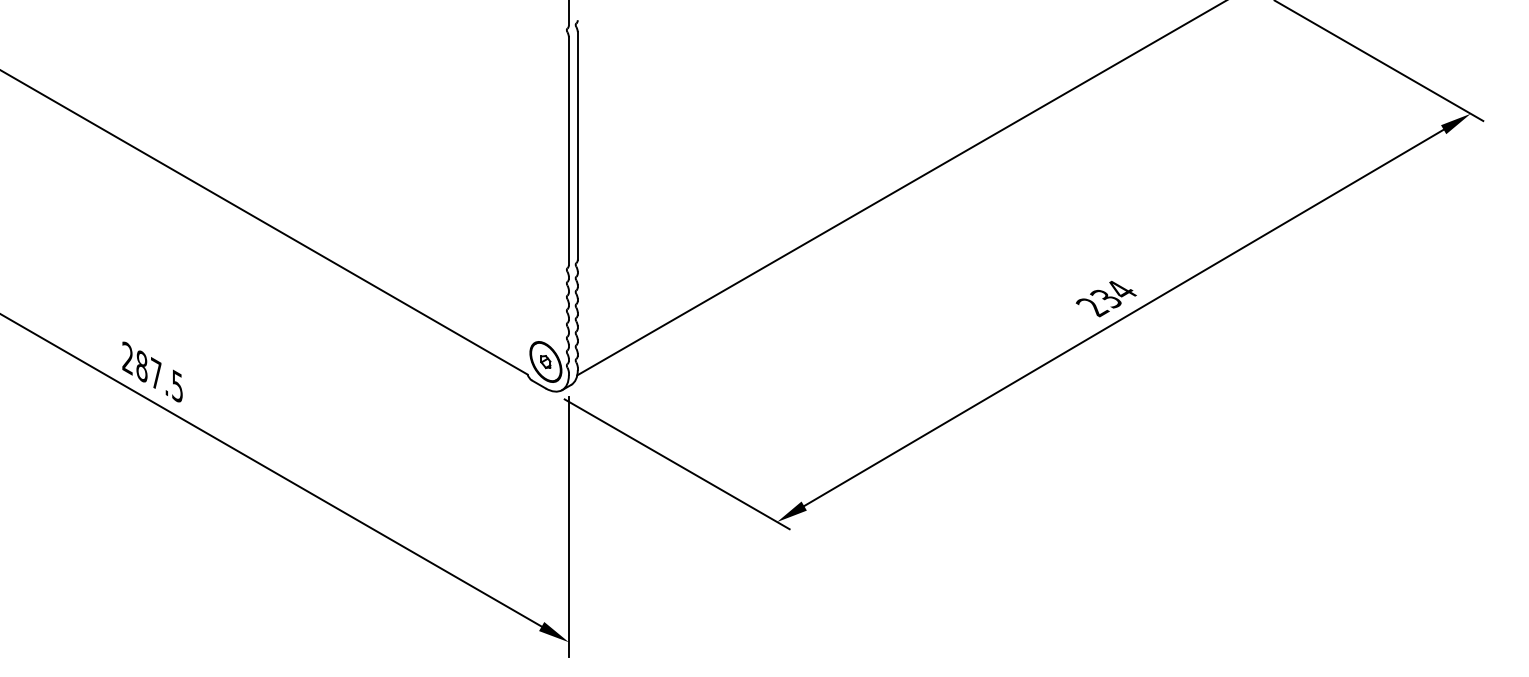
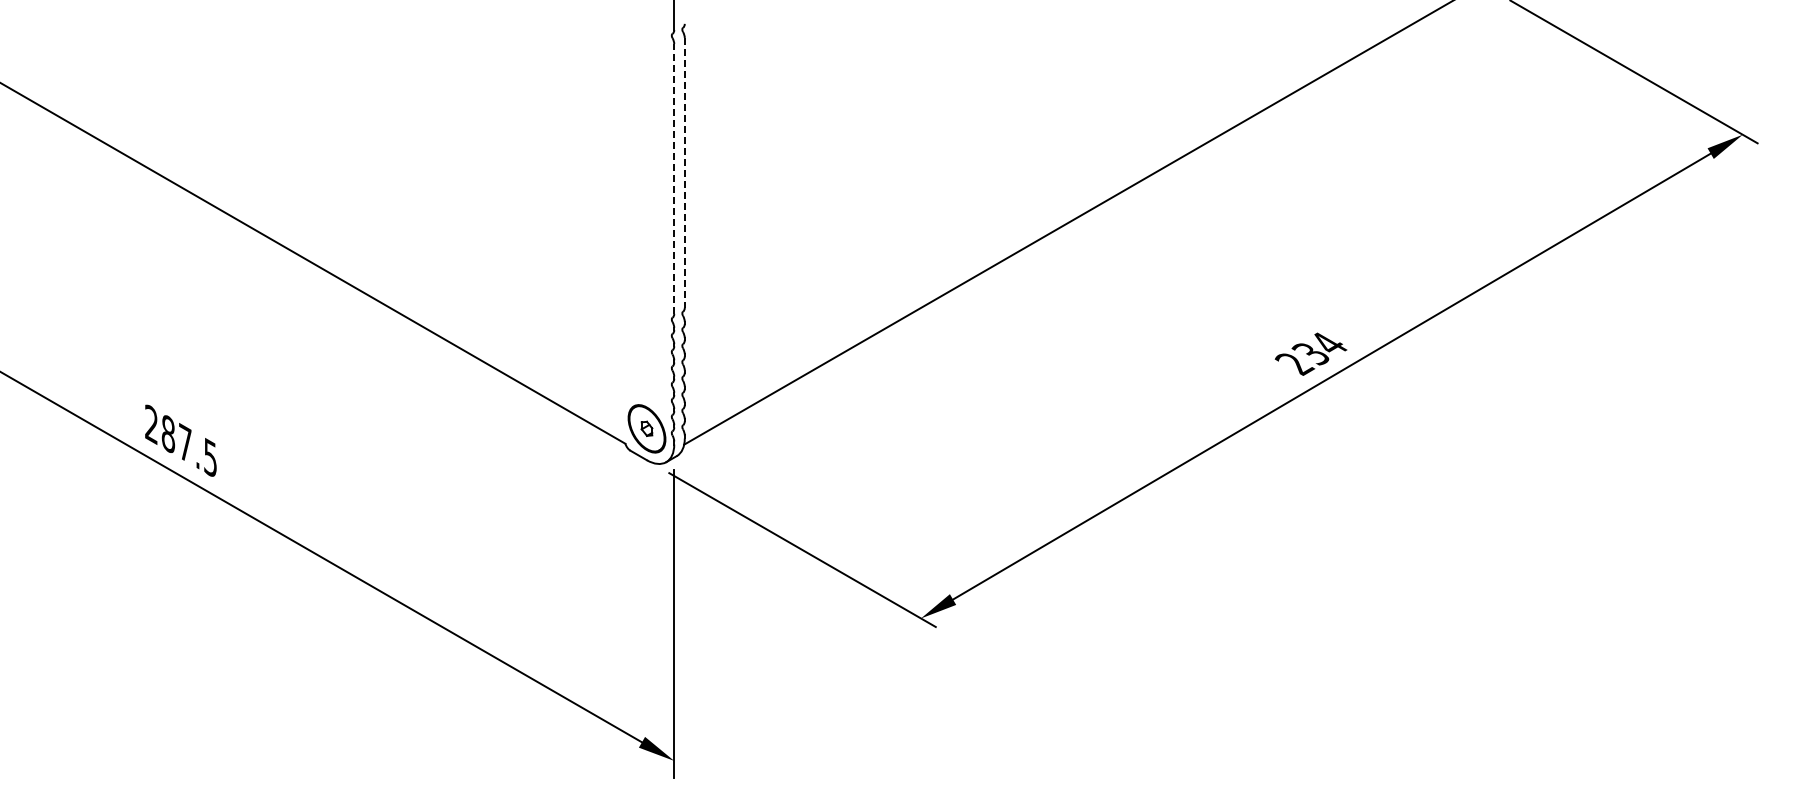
line: (577, 145) -> (684, 172), solid -> dashed
line: (569, 150) -> (674, 178), solid -> dashed

